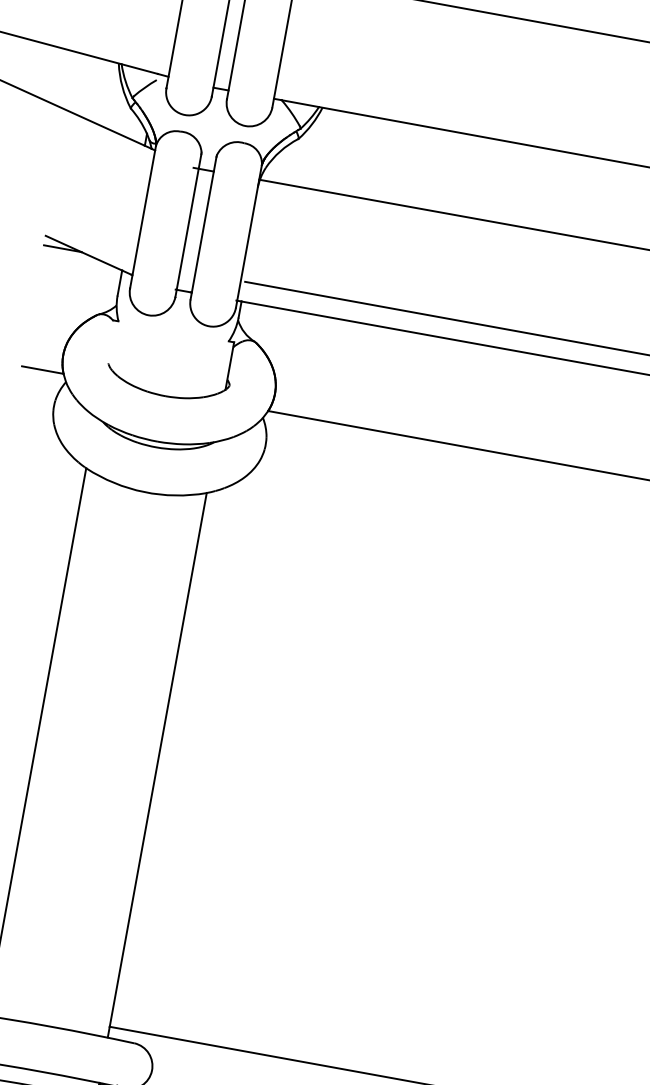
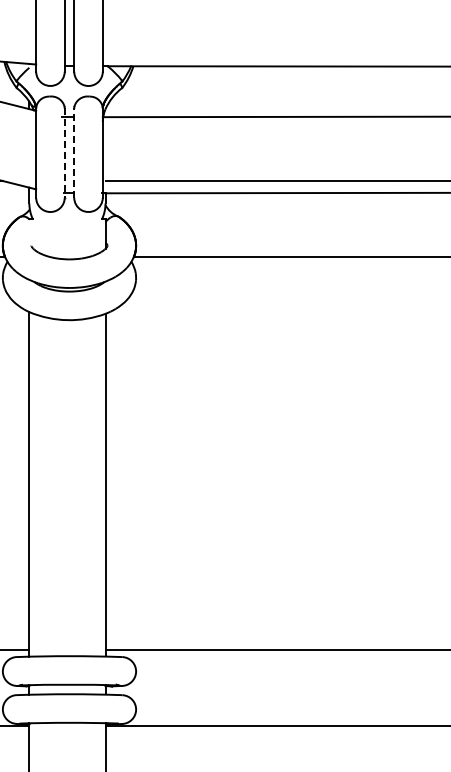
line: (188, 224) -> (64, 152), solid -> dashed
line: (204, 227) -> (74, 152), solid -> dashed

